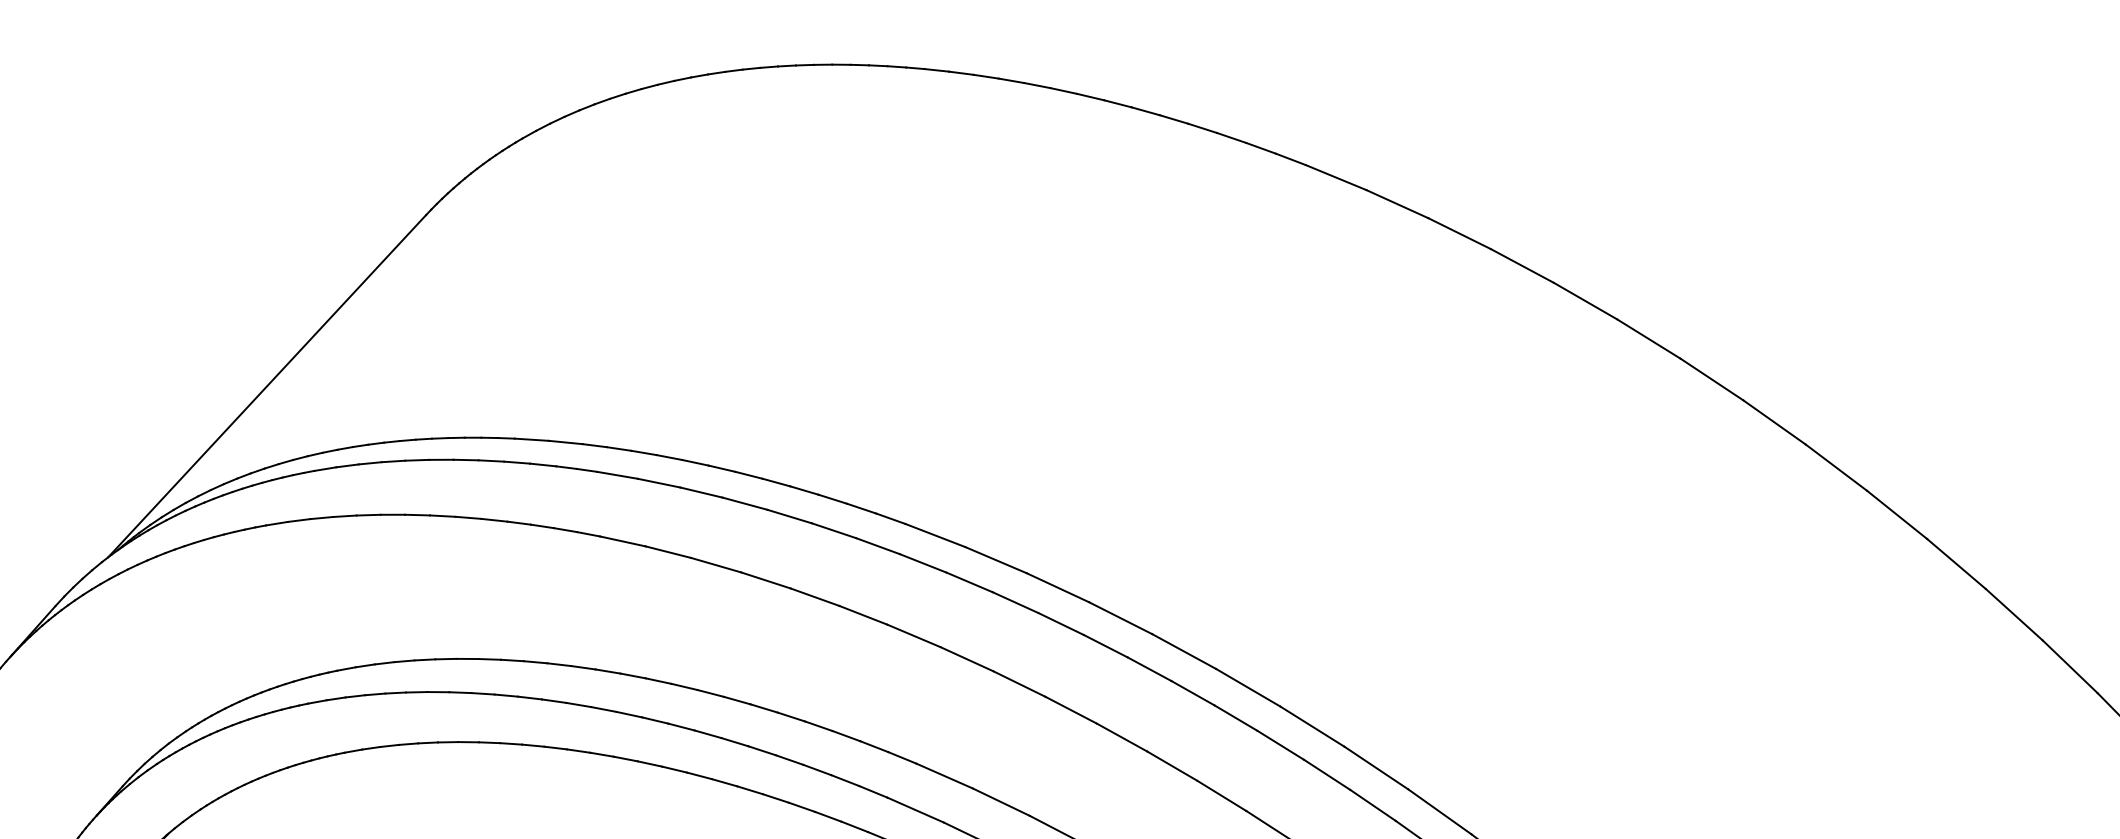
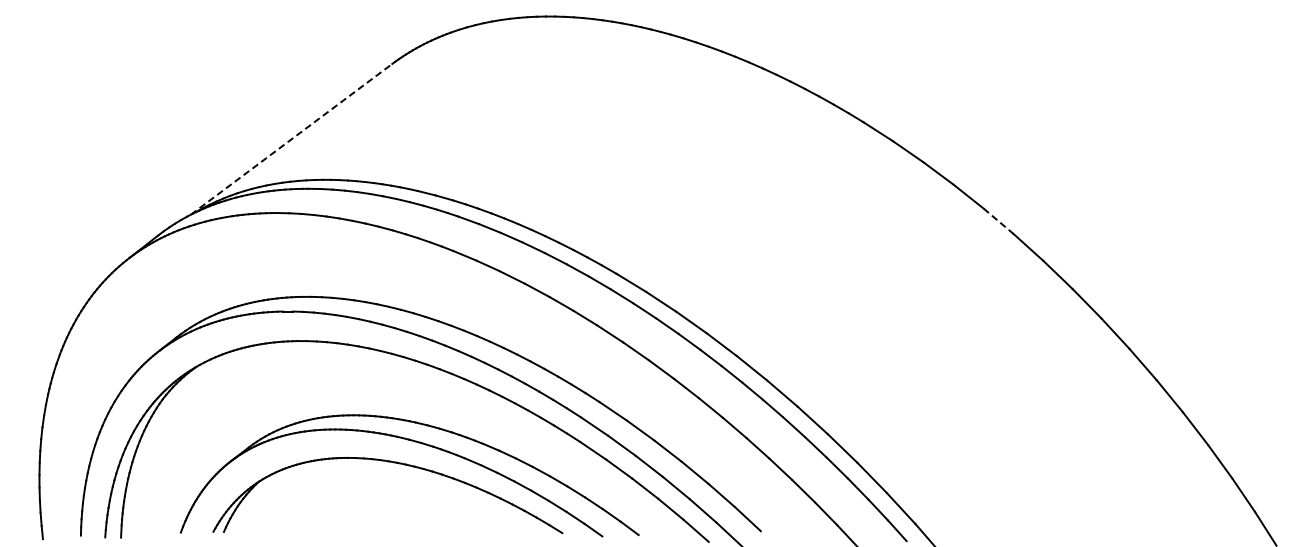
line: (1585, 301) -> (998, 221), solid -> dashed
line: (267, 386) -> (291, 139), solid -> dashed

